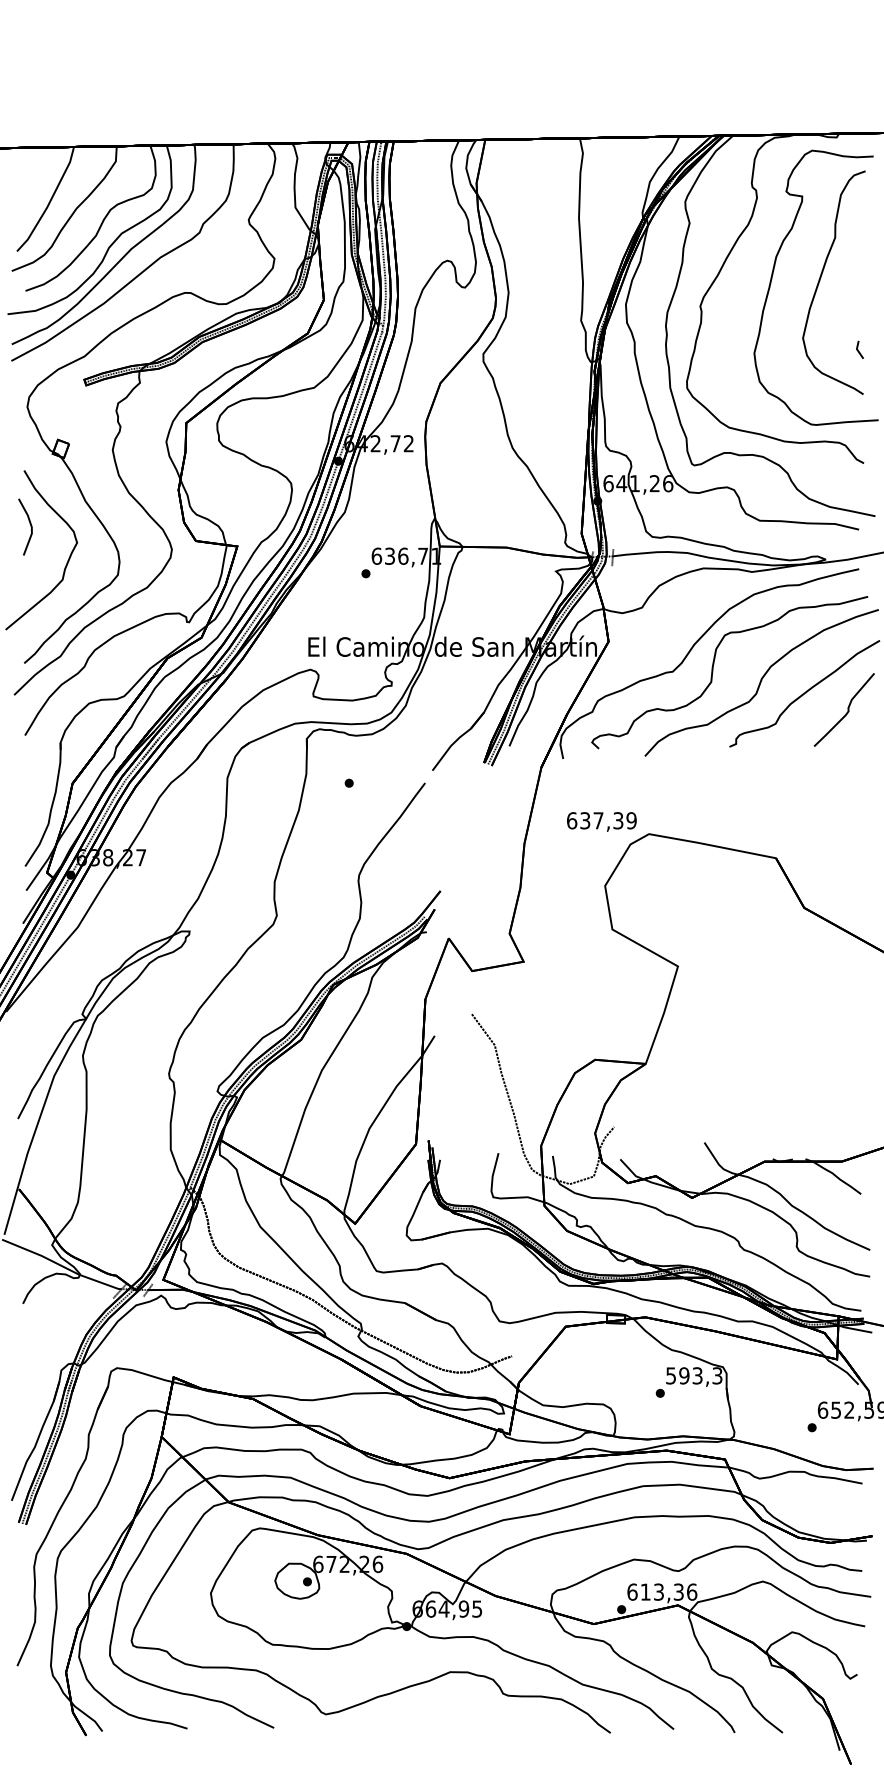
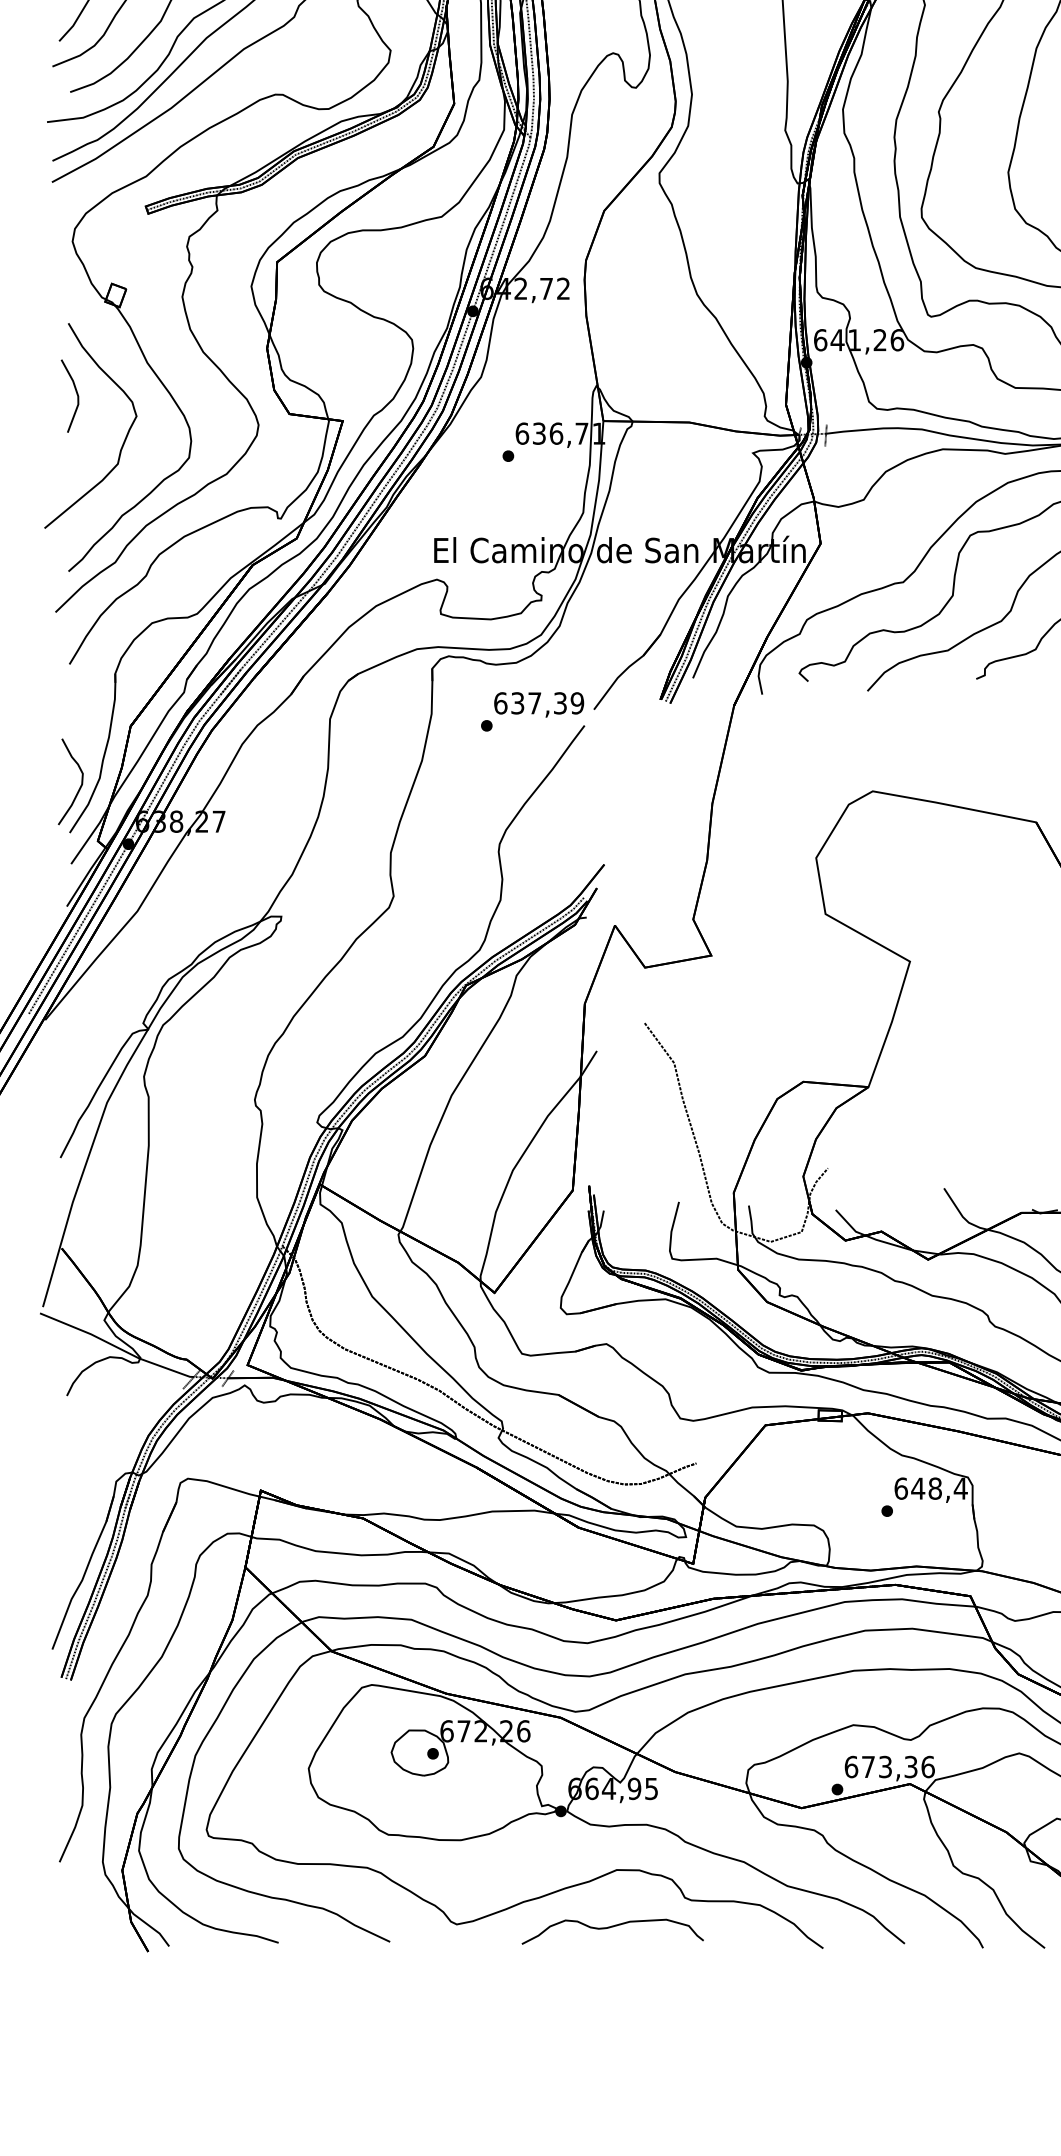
text: (601, 821) -> (538, 704), moved
part: (33, 828) -> (80, 784), added
text: (694, 1375) -> (931, 1488), 593,3 -> 648,4
text: (645, 1591) -> (868, 1766), 613,36 -> 673,36
curve: (446, 1717) -> (612, 1928), added

